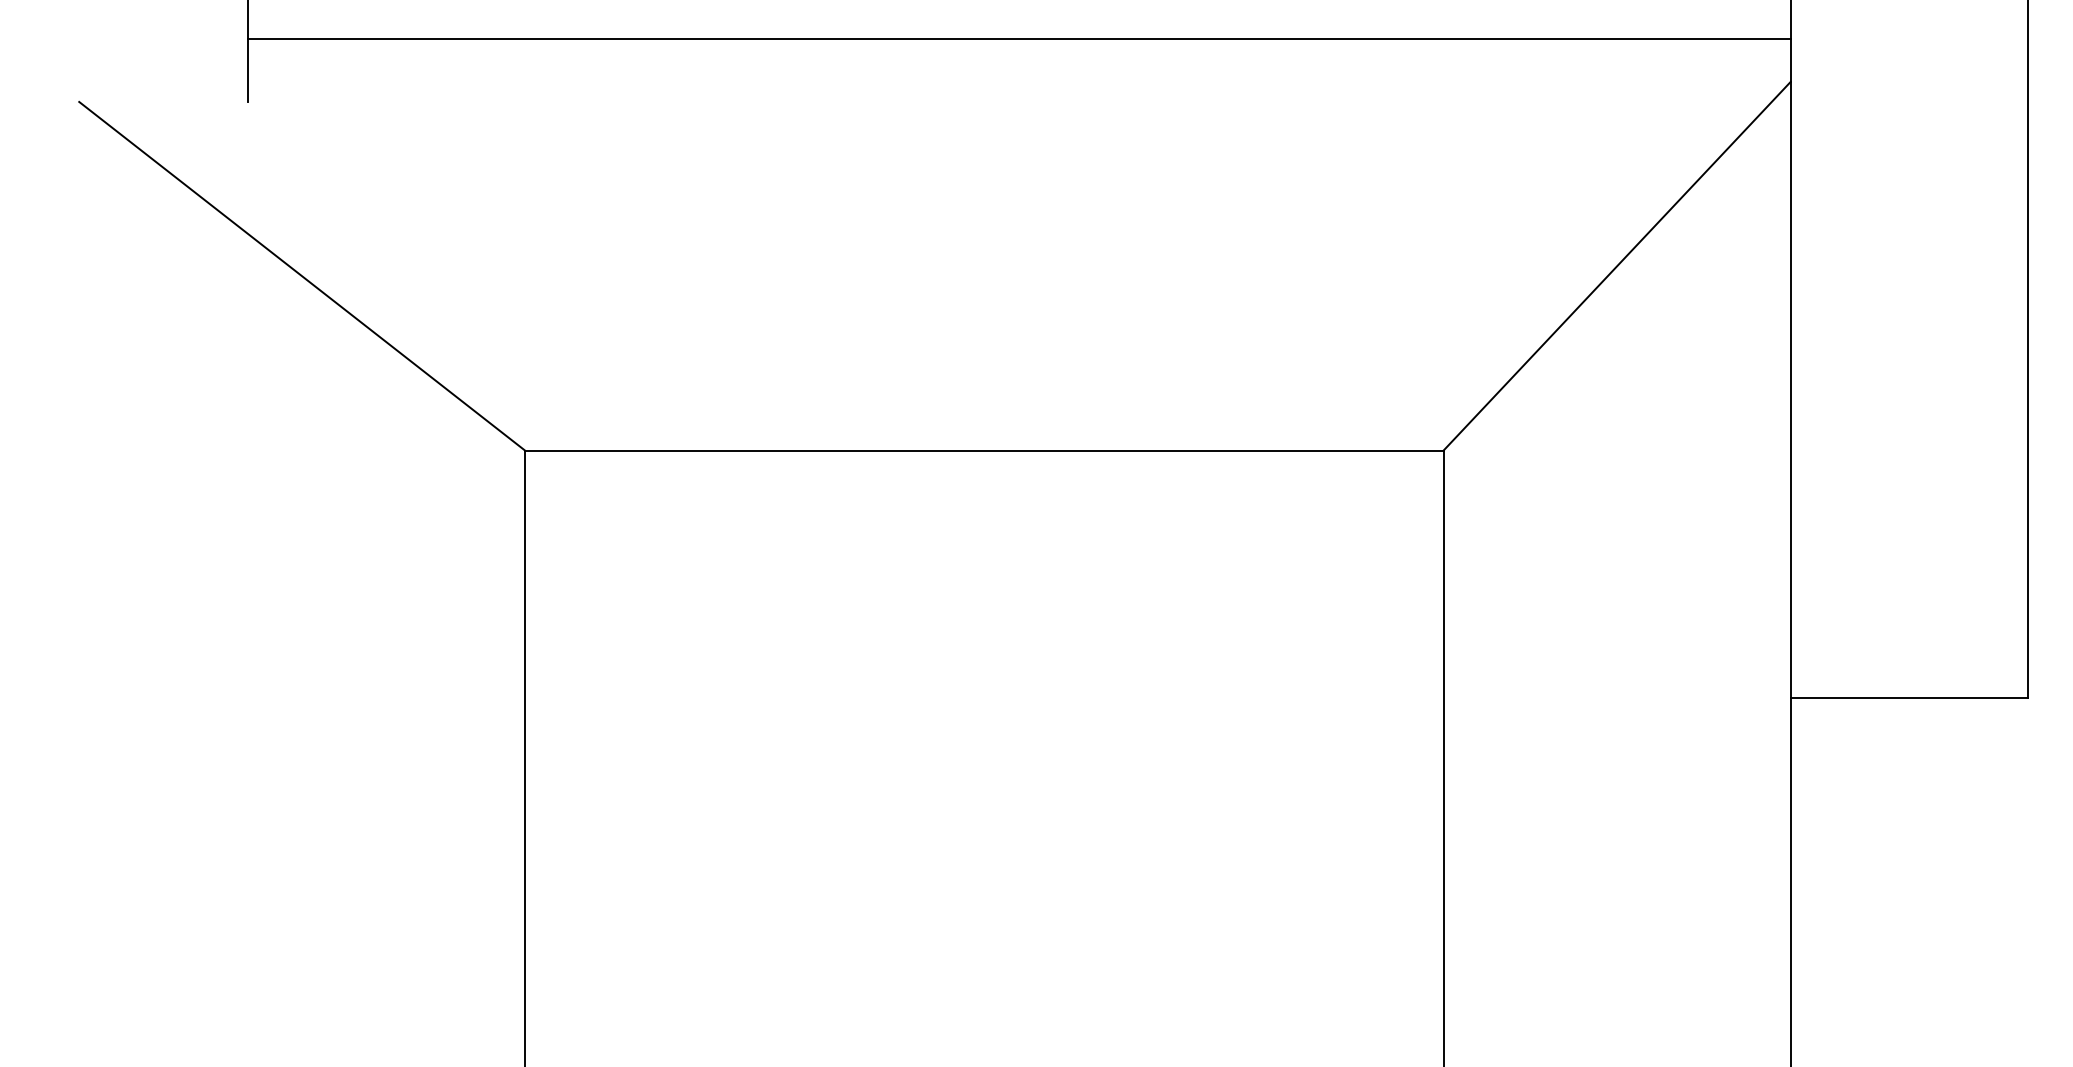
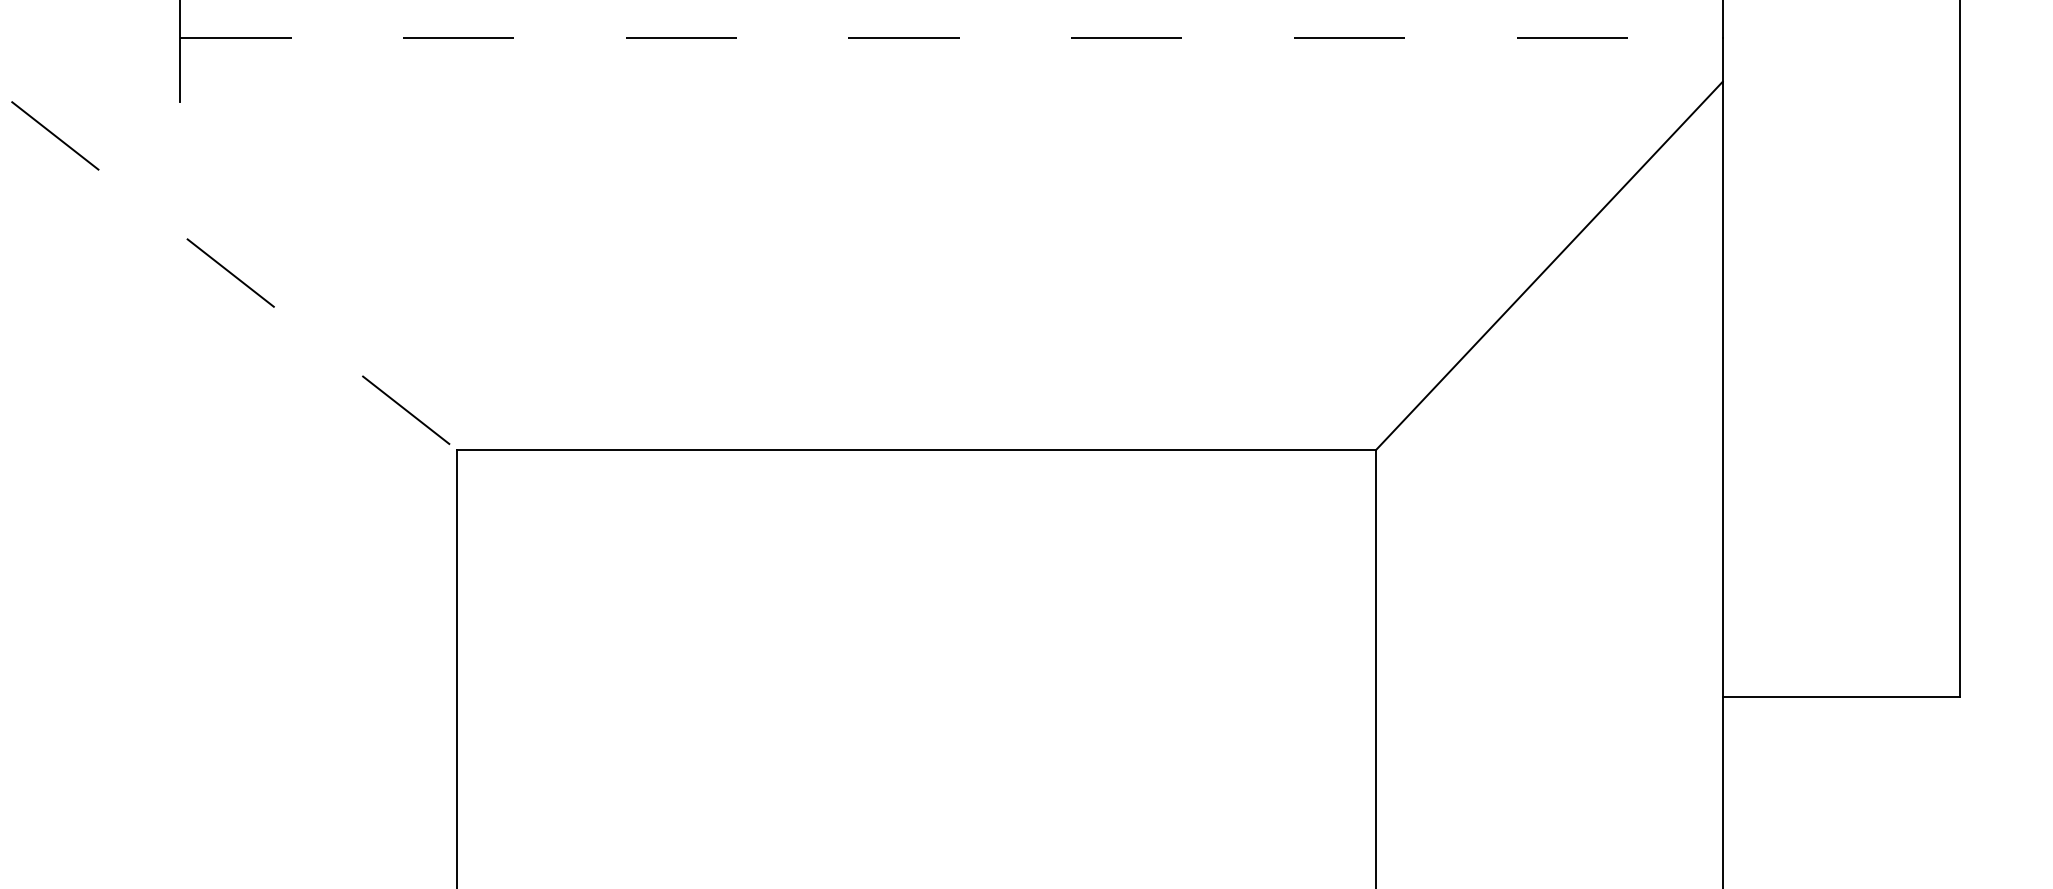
line: (1019, 38) -> (951, 38), solid -> dashed
line: (302, 276) -> (234, 276), solid -> dashed

